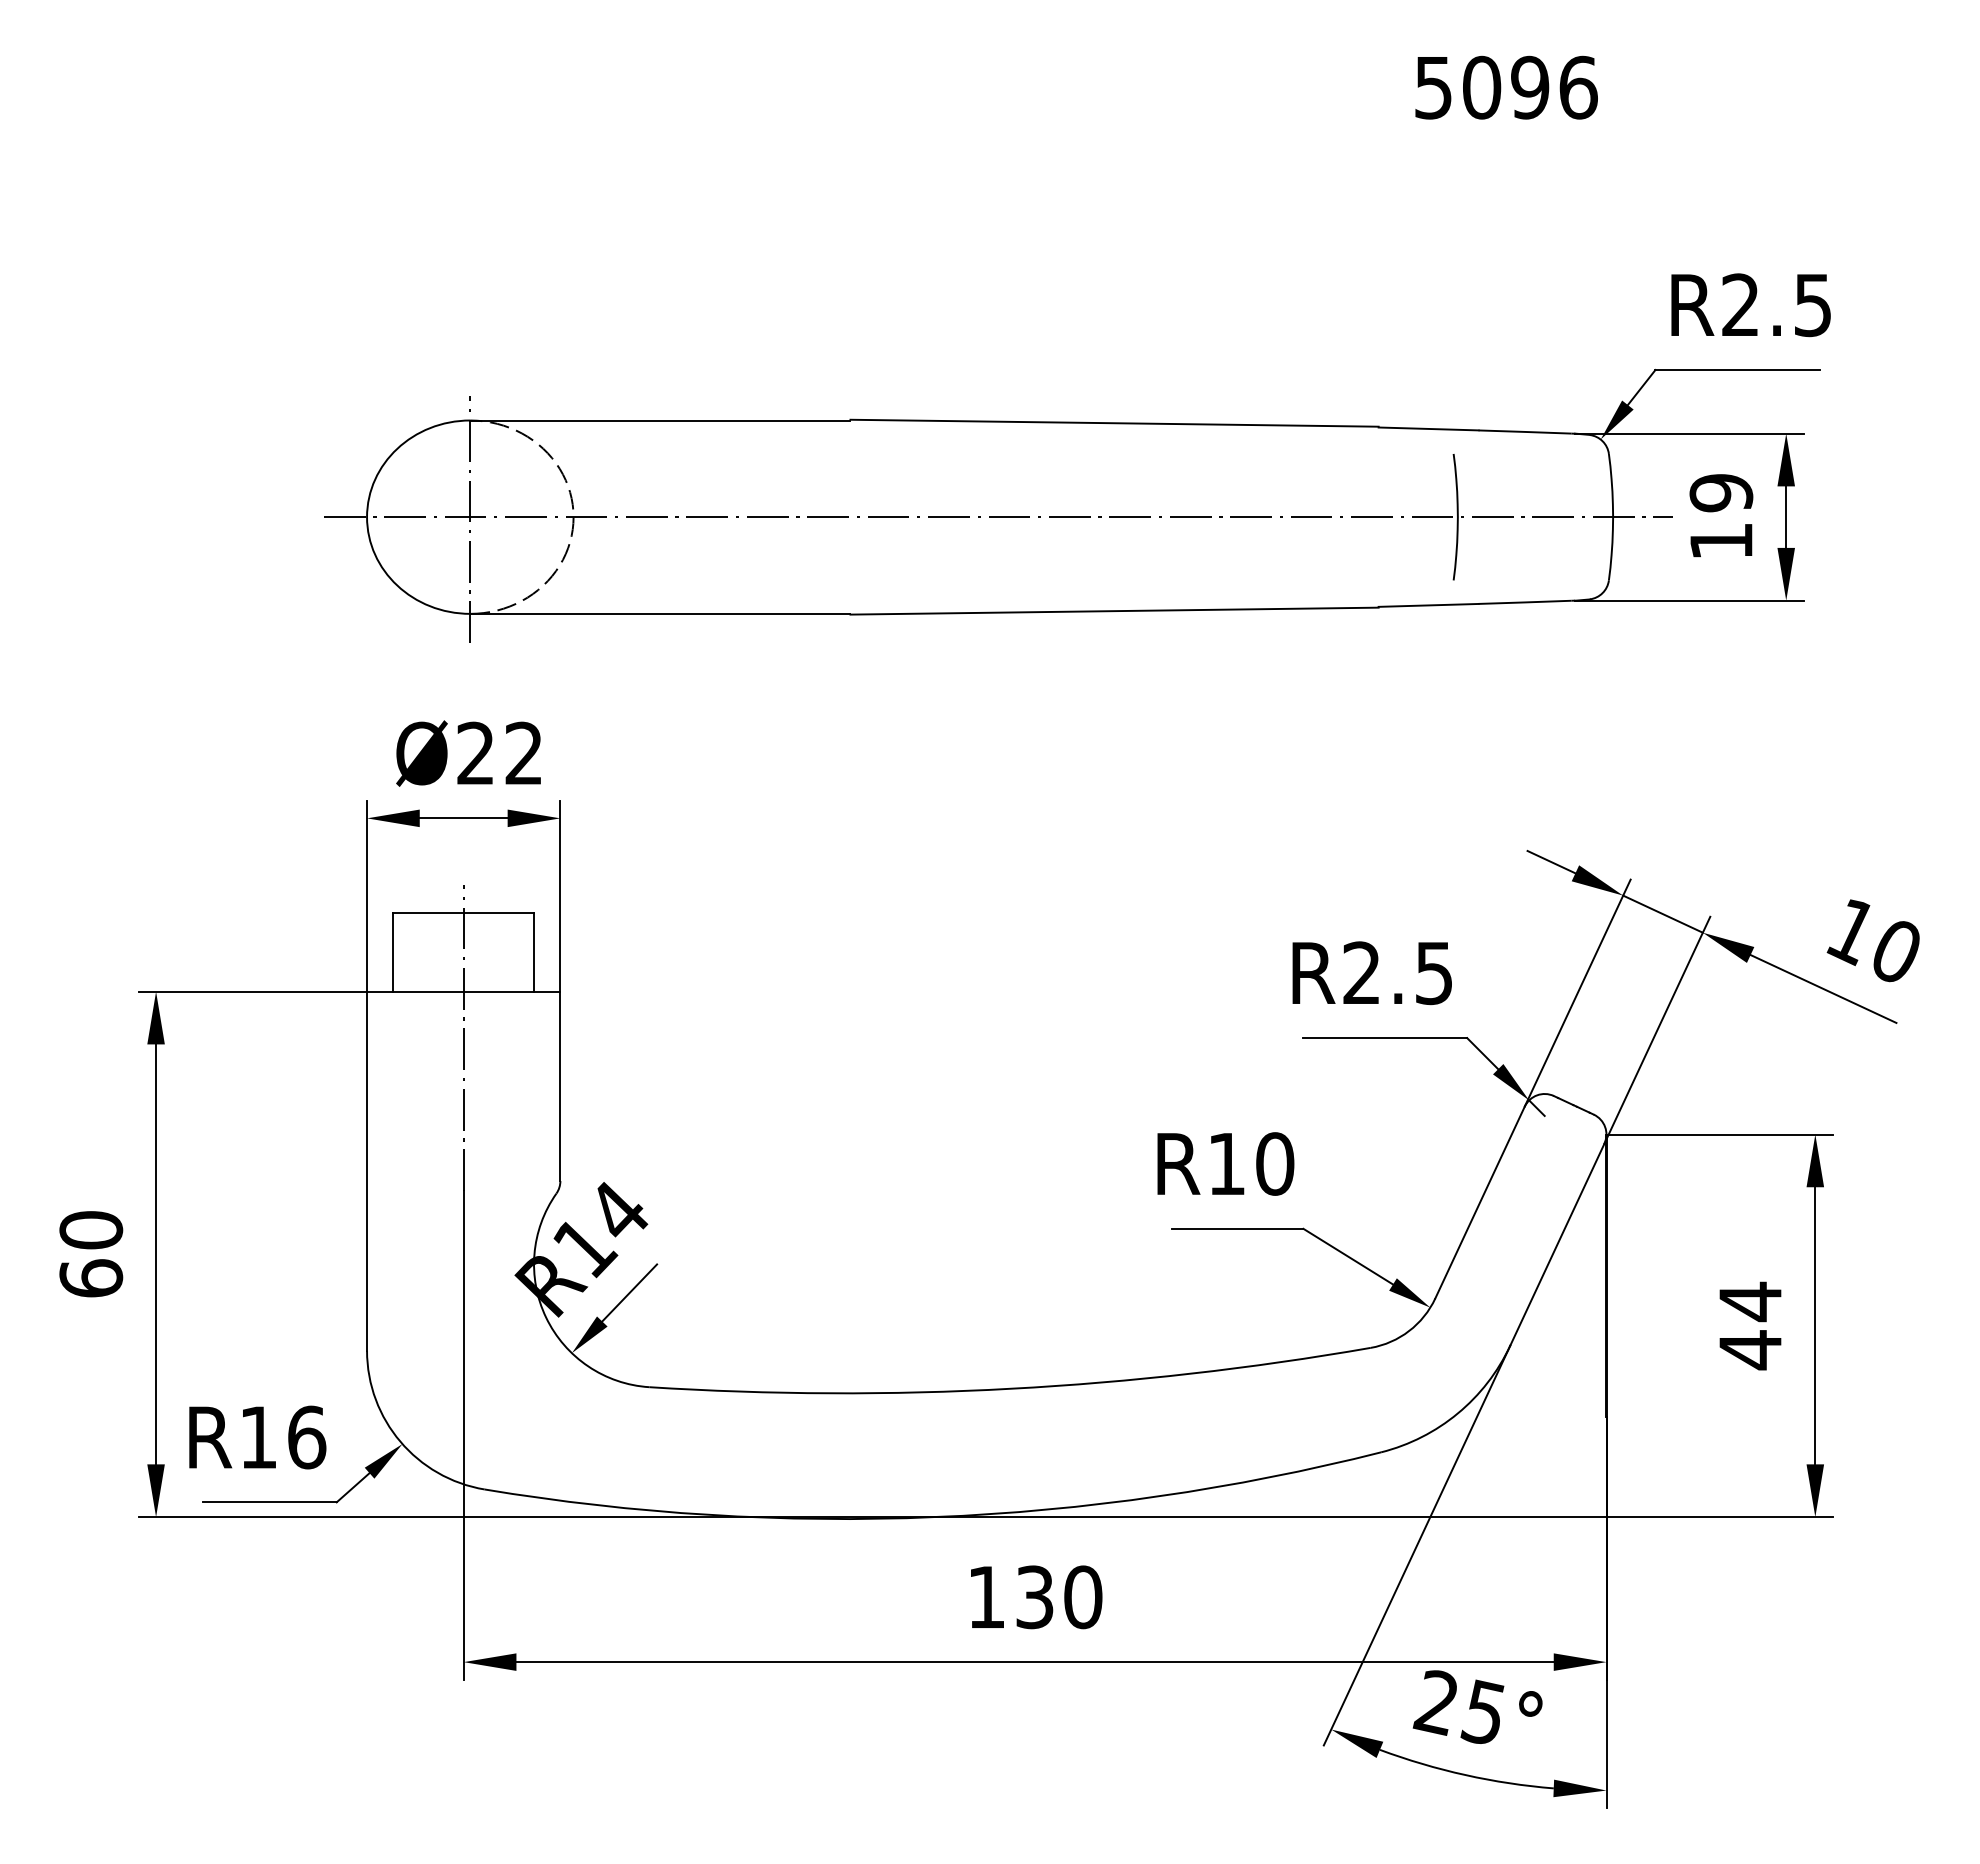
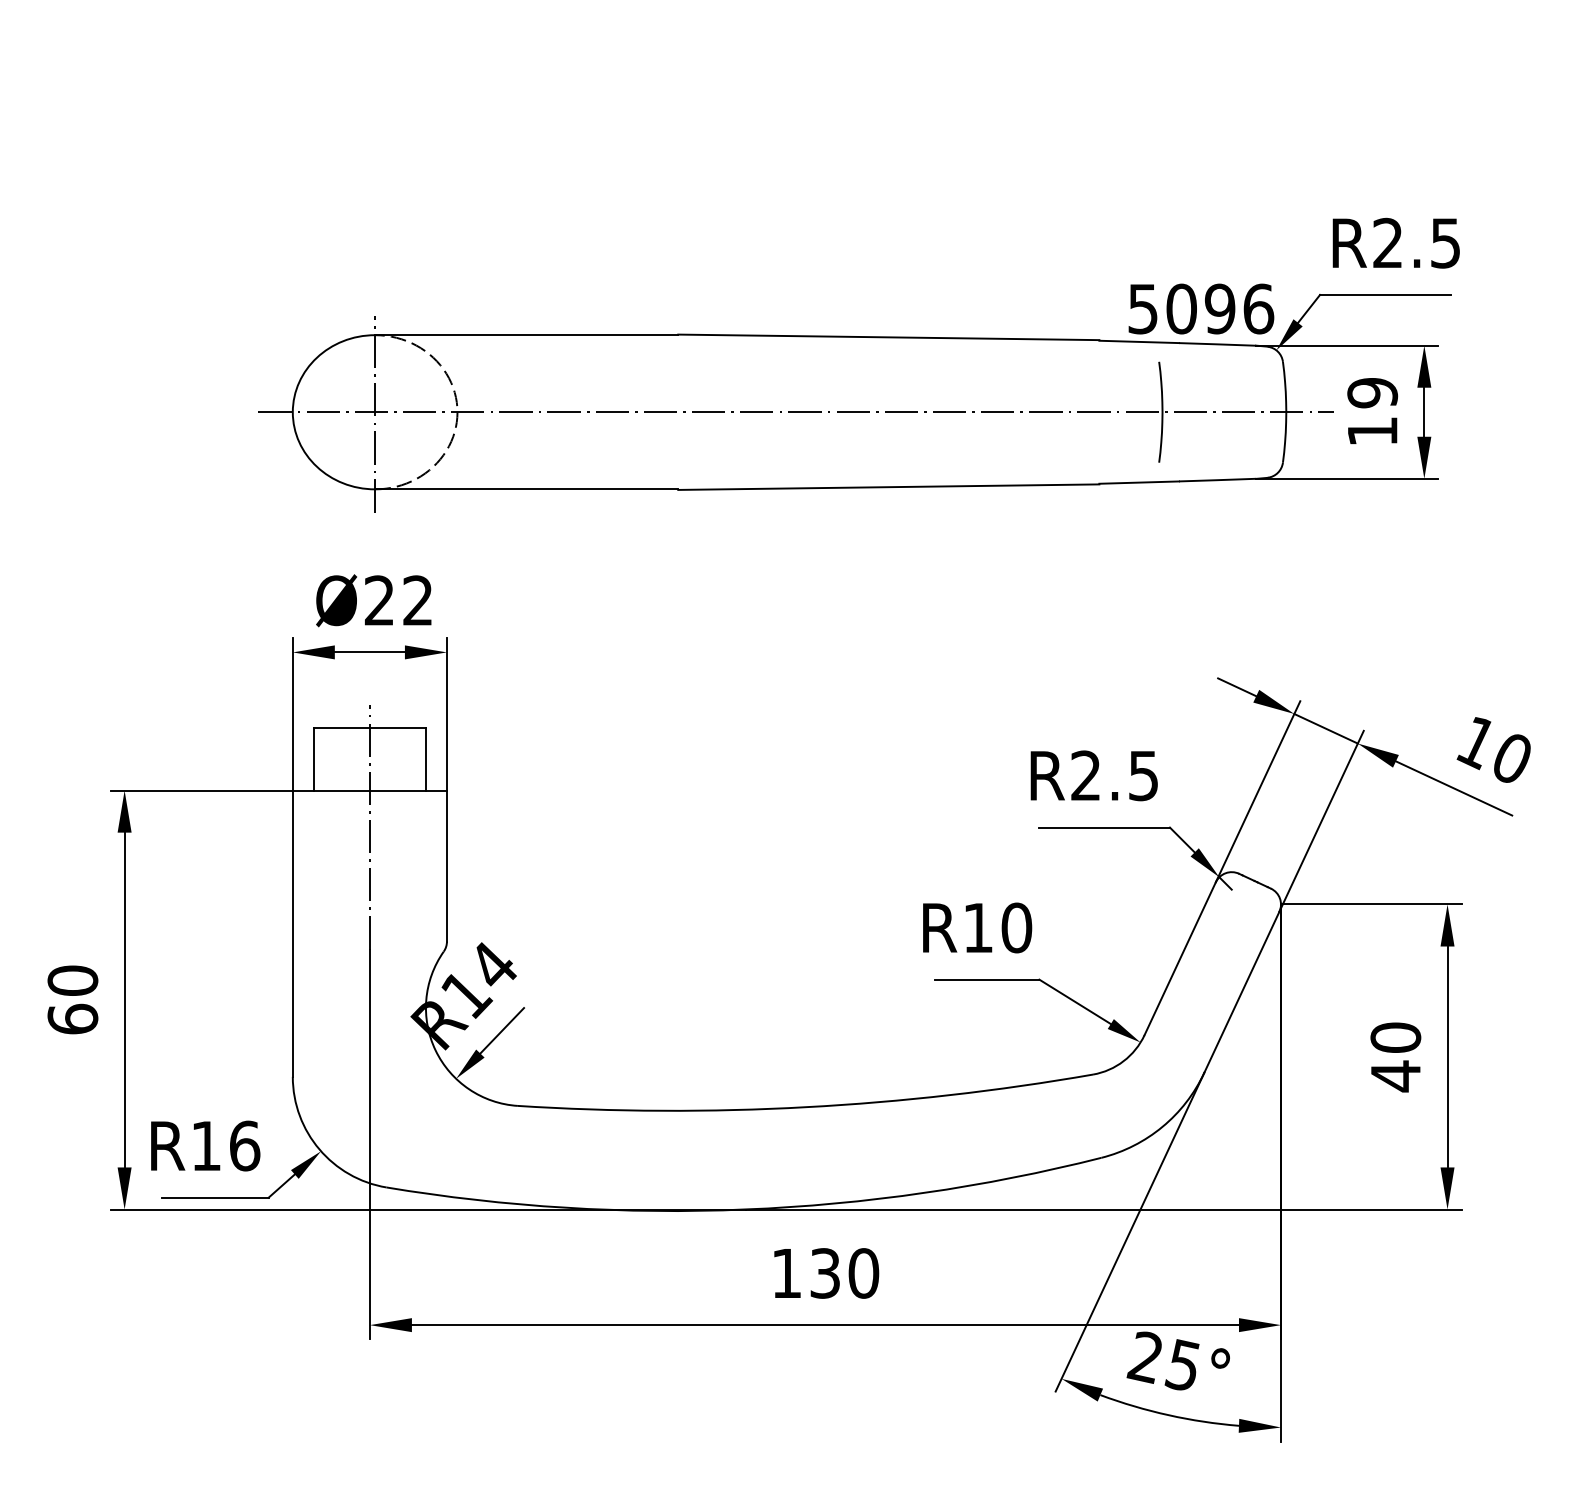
text: (1506, 87) -> (1201, 308), moved
text: (1750, 1301) -> (1395, 1037), 44 -> 40

